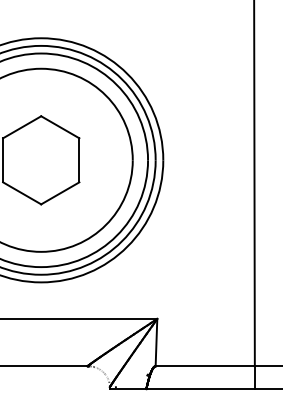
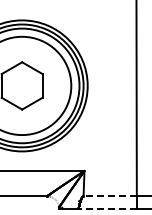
line: (205, 366) -> (110, 196), solid -> dashed
line: (200, 388) -> (107, 208), solid -> dashed

